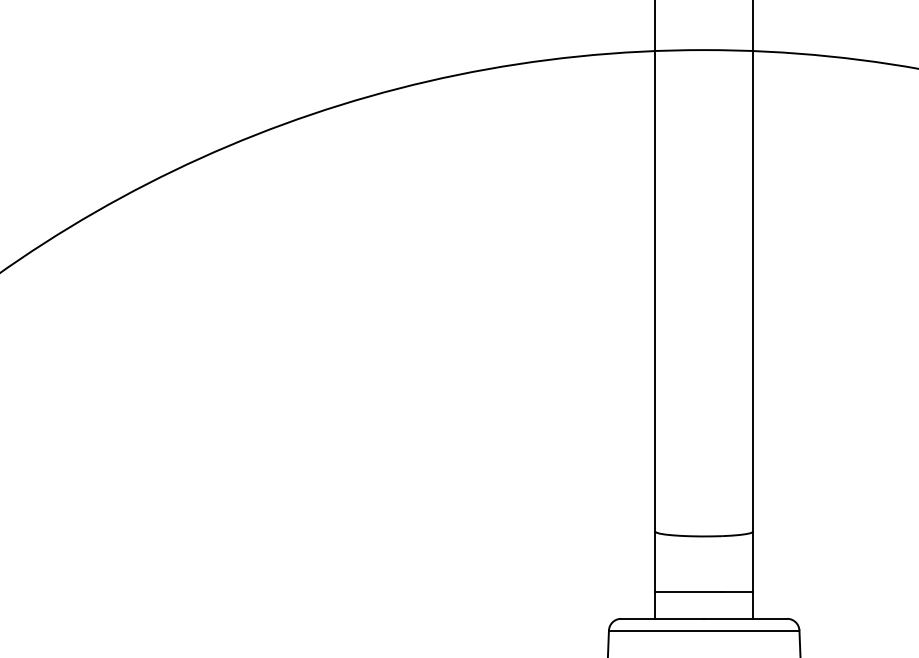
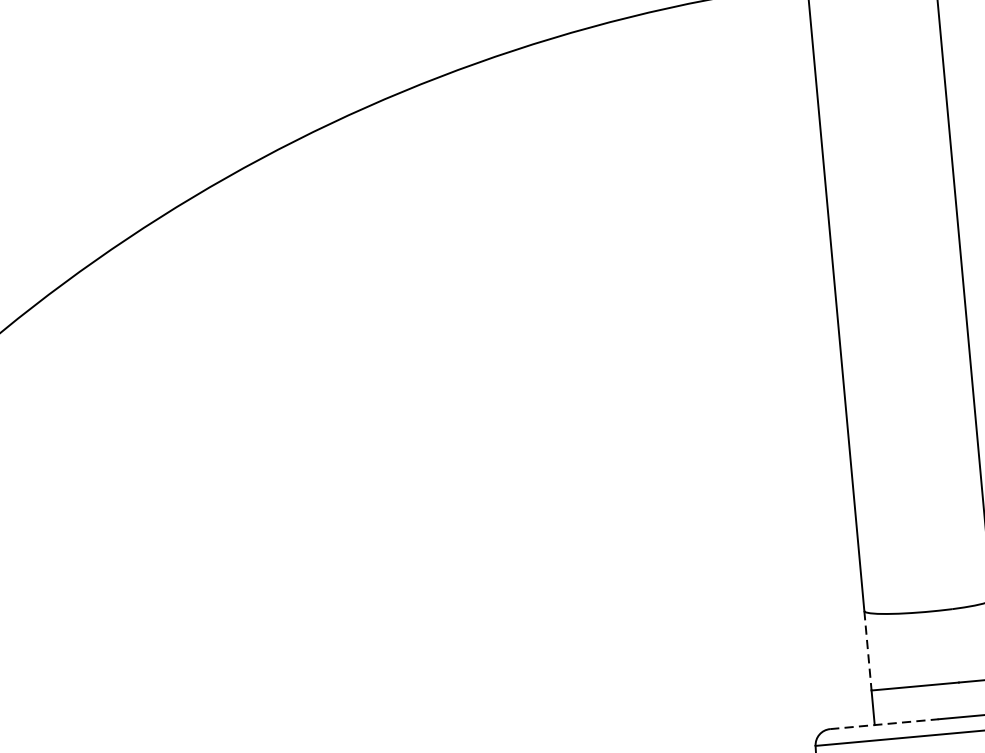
line: (655, 562) -> (868, 651), solid -> dashed
line: (662, 618) -> (884, 723), solid -> dashed

